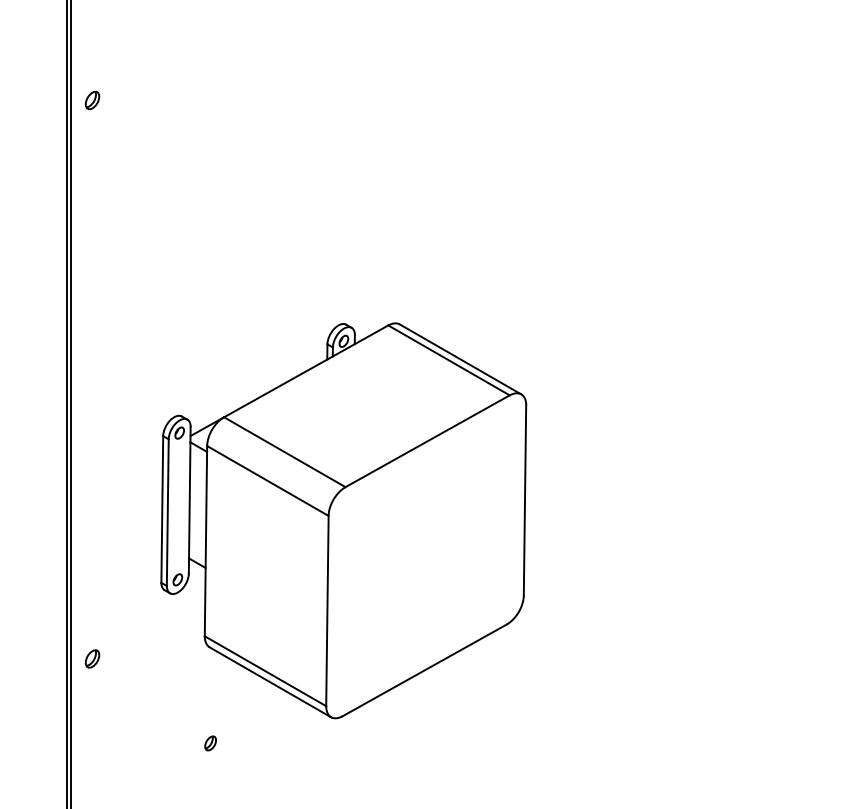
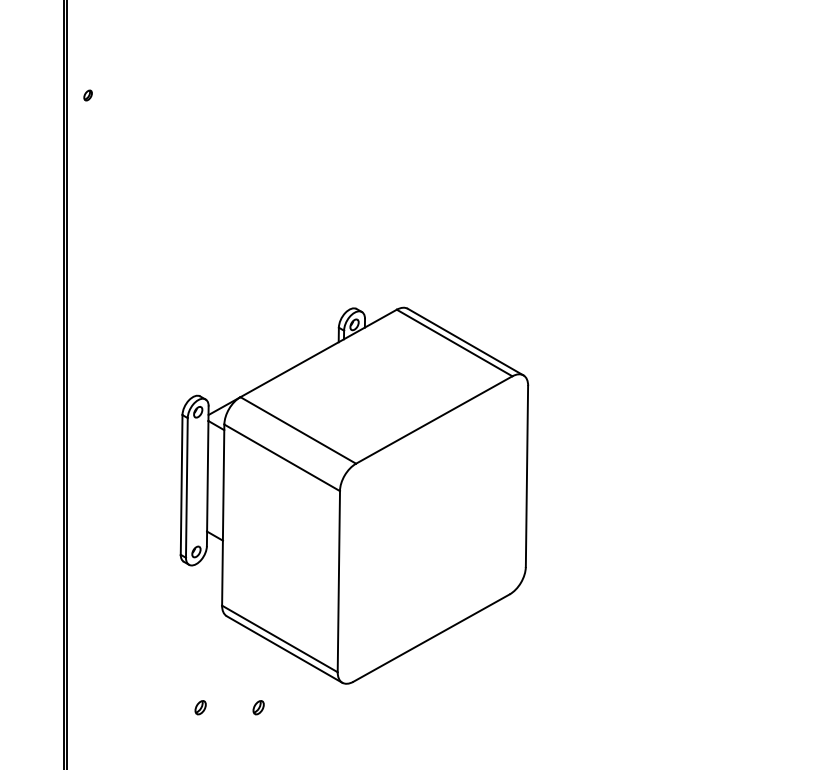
part: (91, 100) -> (87, 95), size x0.6
part: (343, 520) -> (354, 495), moved
part: (91, 659) -> (87, 627), removed
part: (271, 743) -> (258, 707), added

